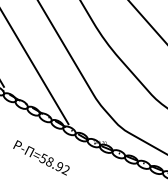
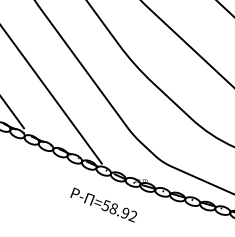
text: (41, 157) -> (103, 204), moved

